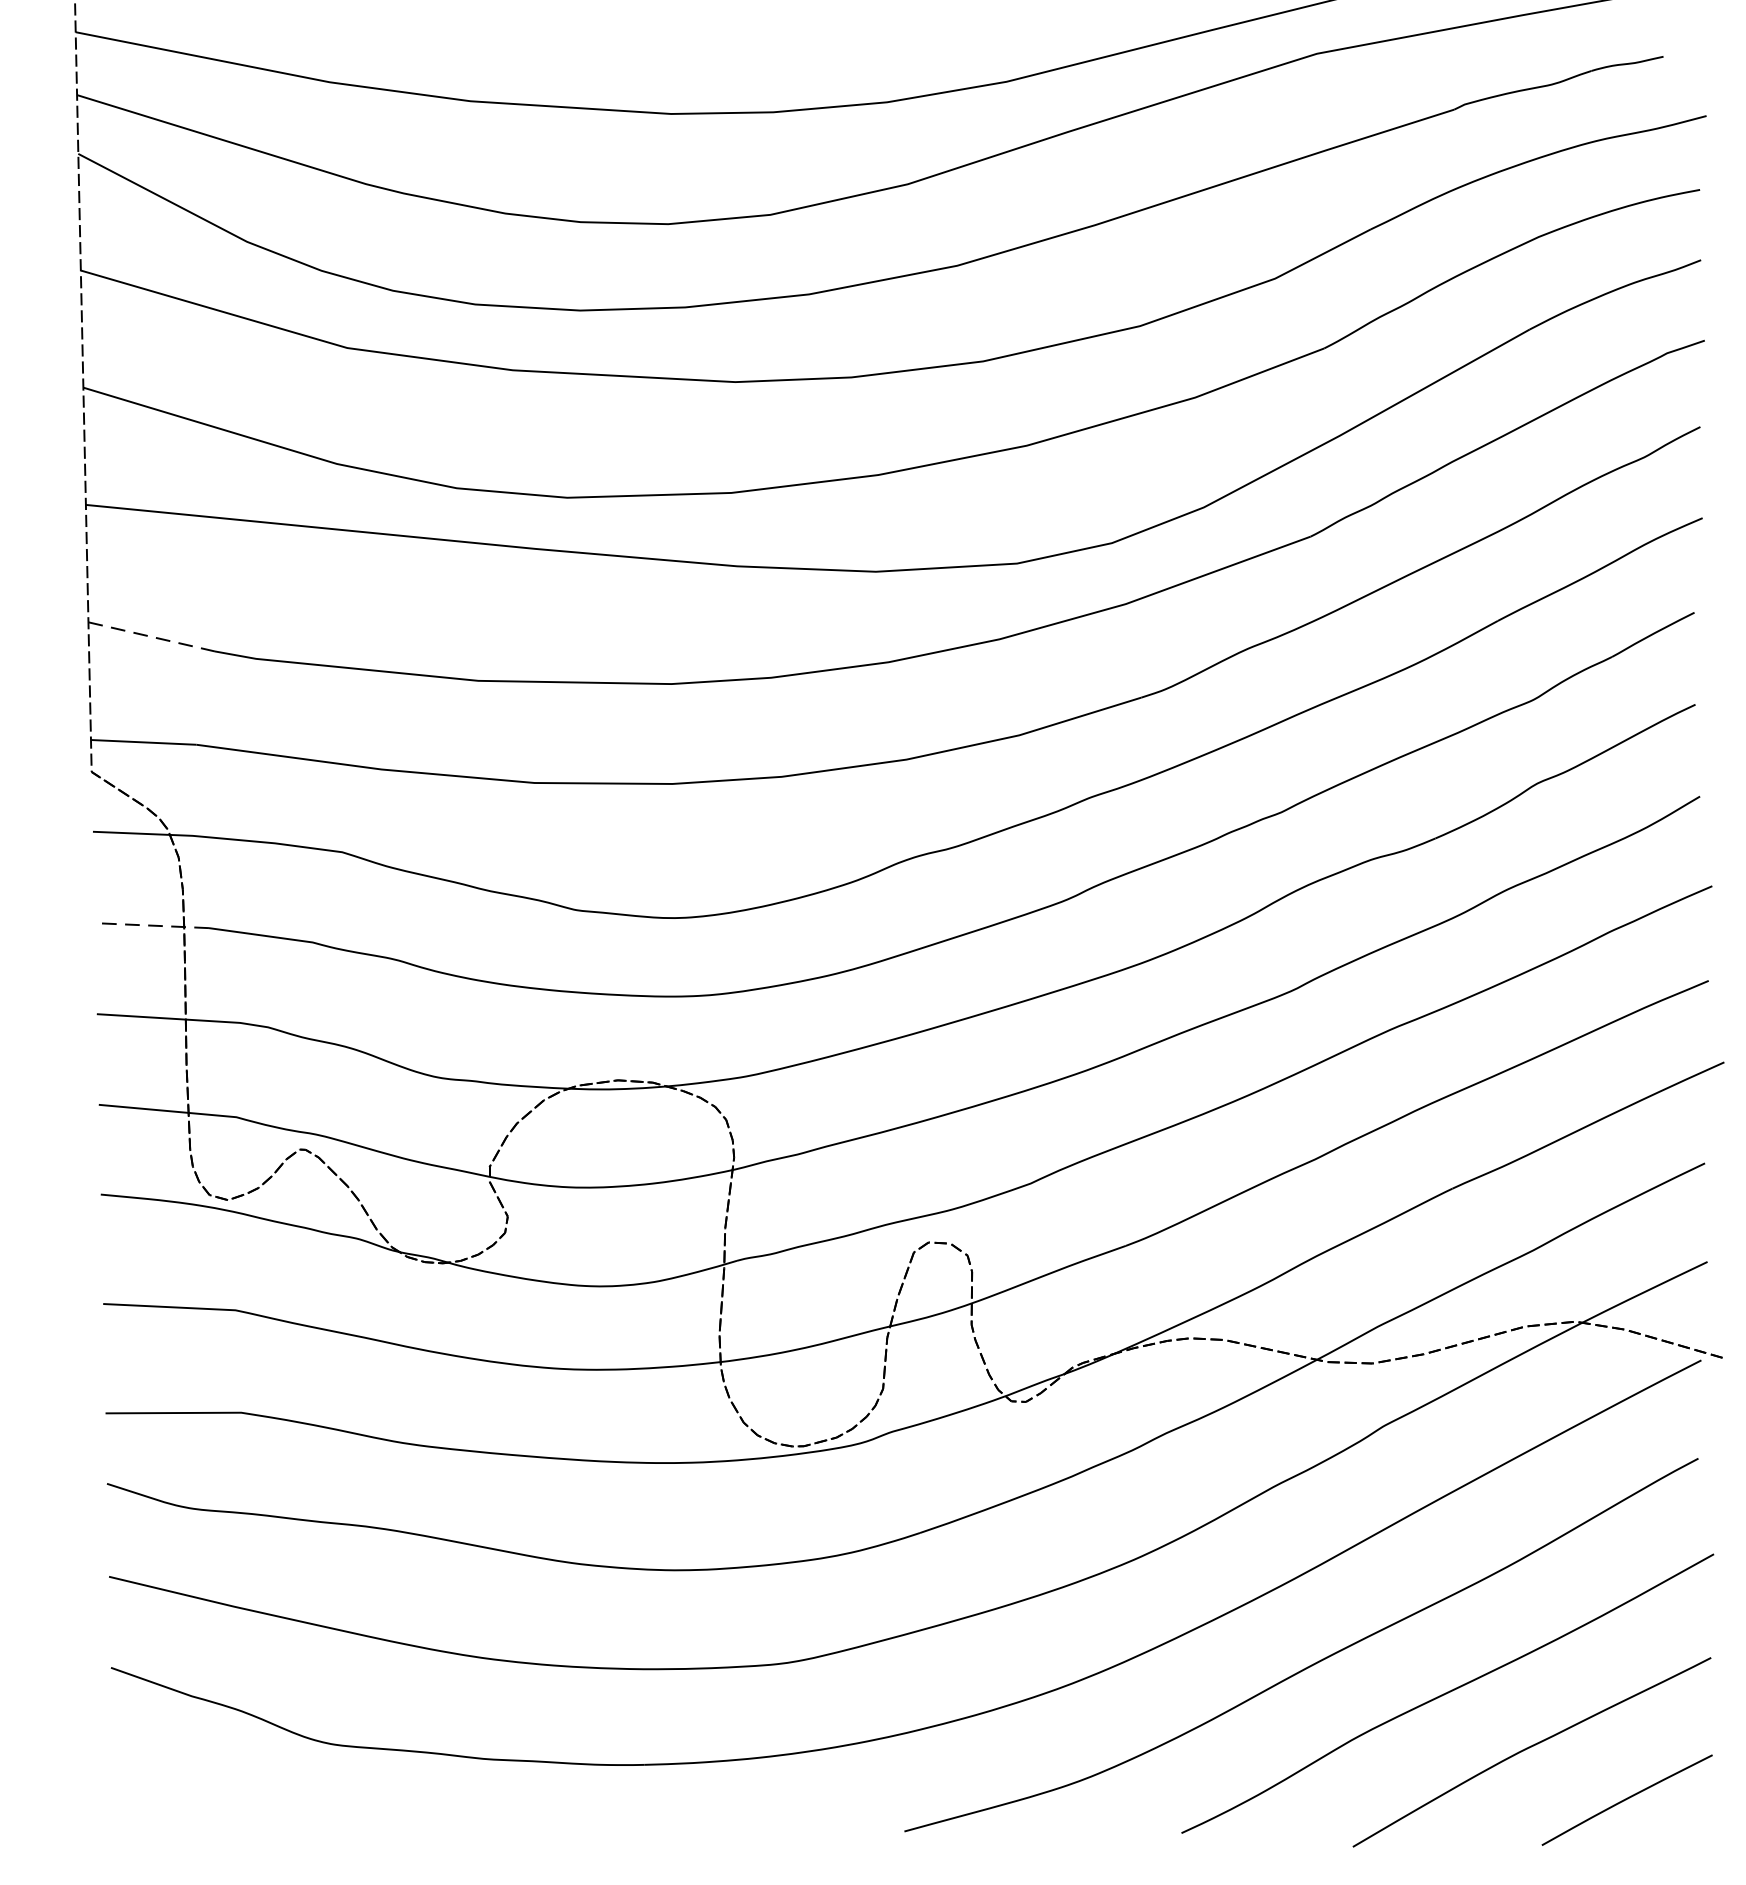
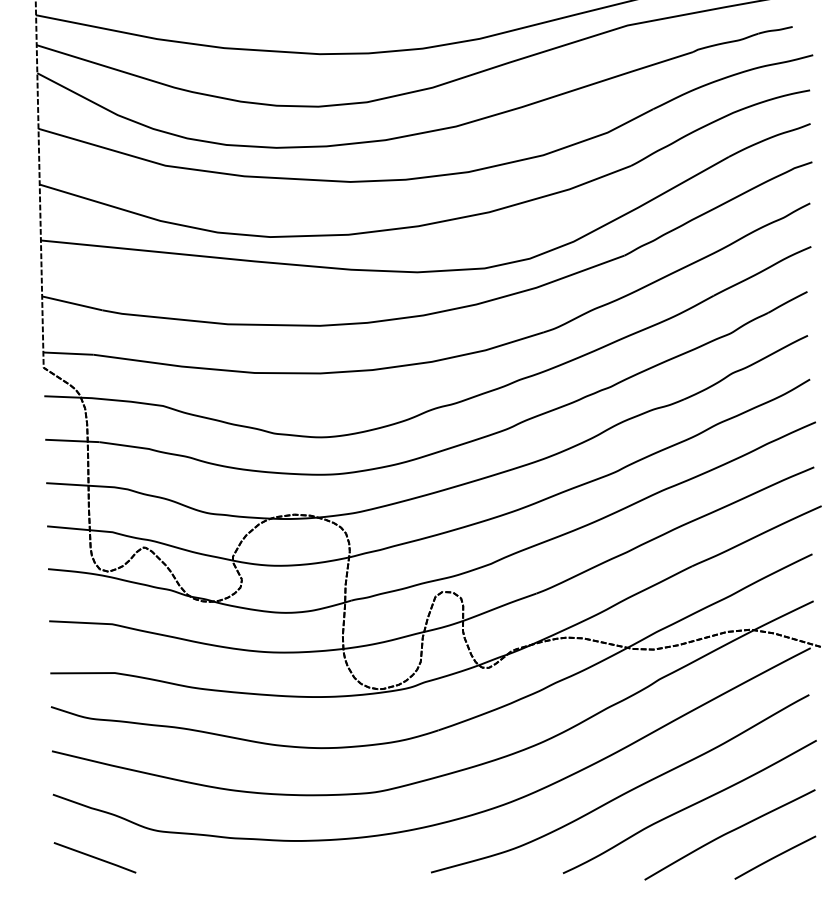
line: (152, 637) -> (72, 303), dashed -> solid
line: (150, 924) -> (71, 440), dashed -> solid
line: (198, 1799) -> (94, 857), added

